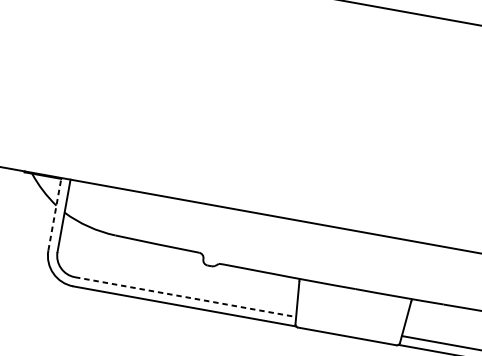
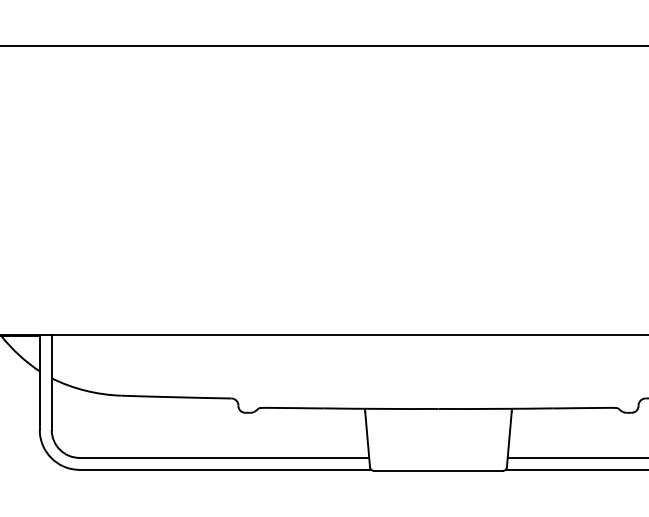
line: (54, 214) -> (39, 383), dashed -> solid
line: (185, 296) -> (224, 457), dashed -> solid

